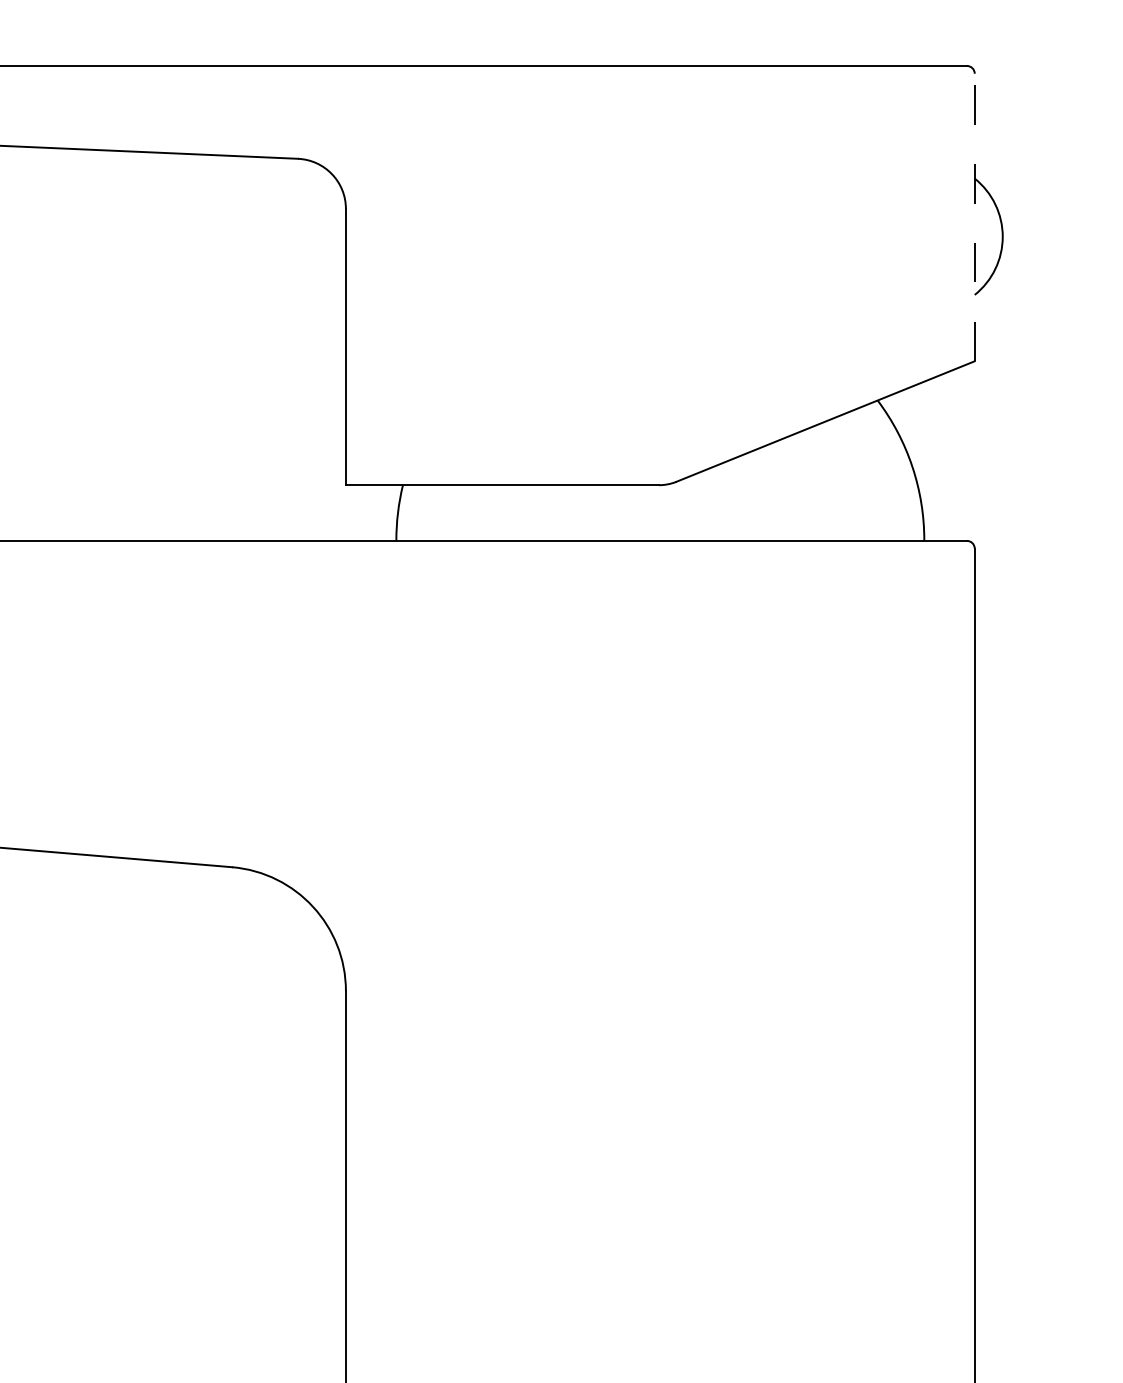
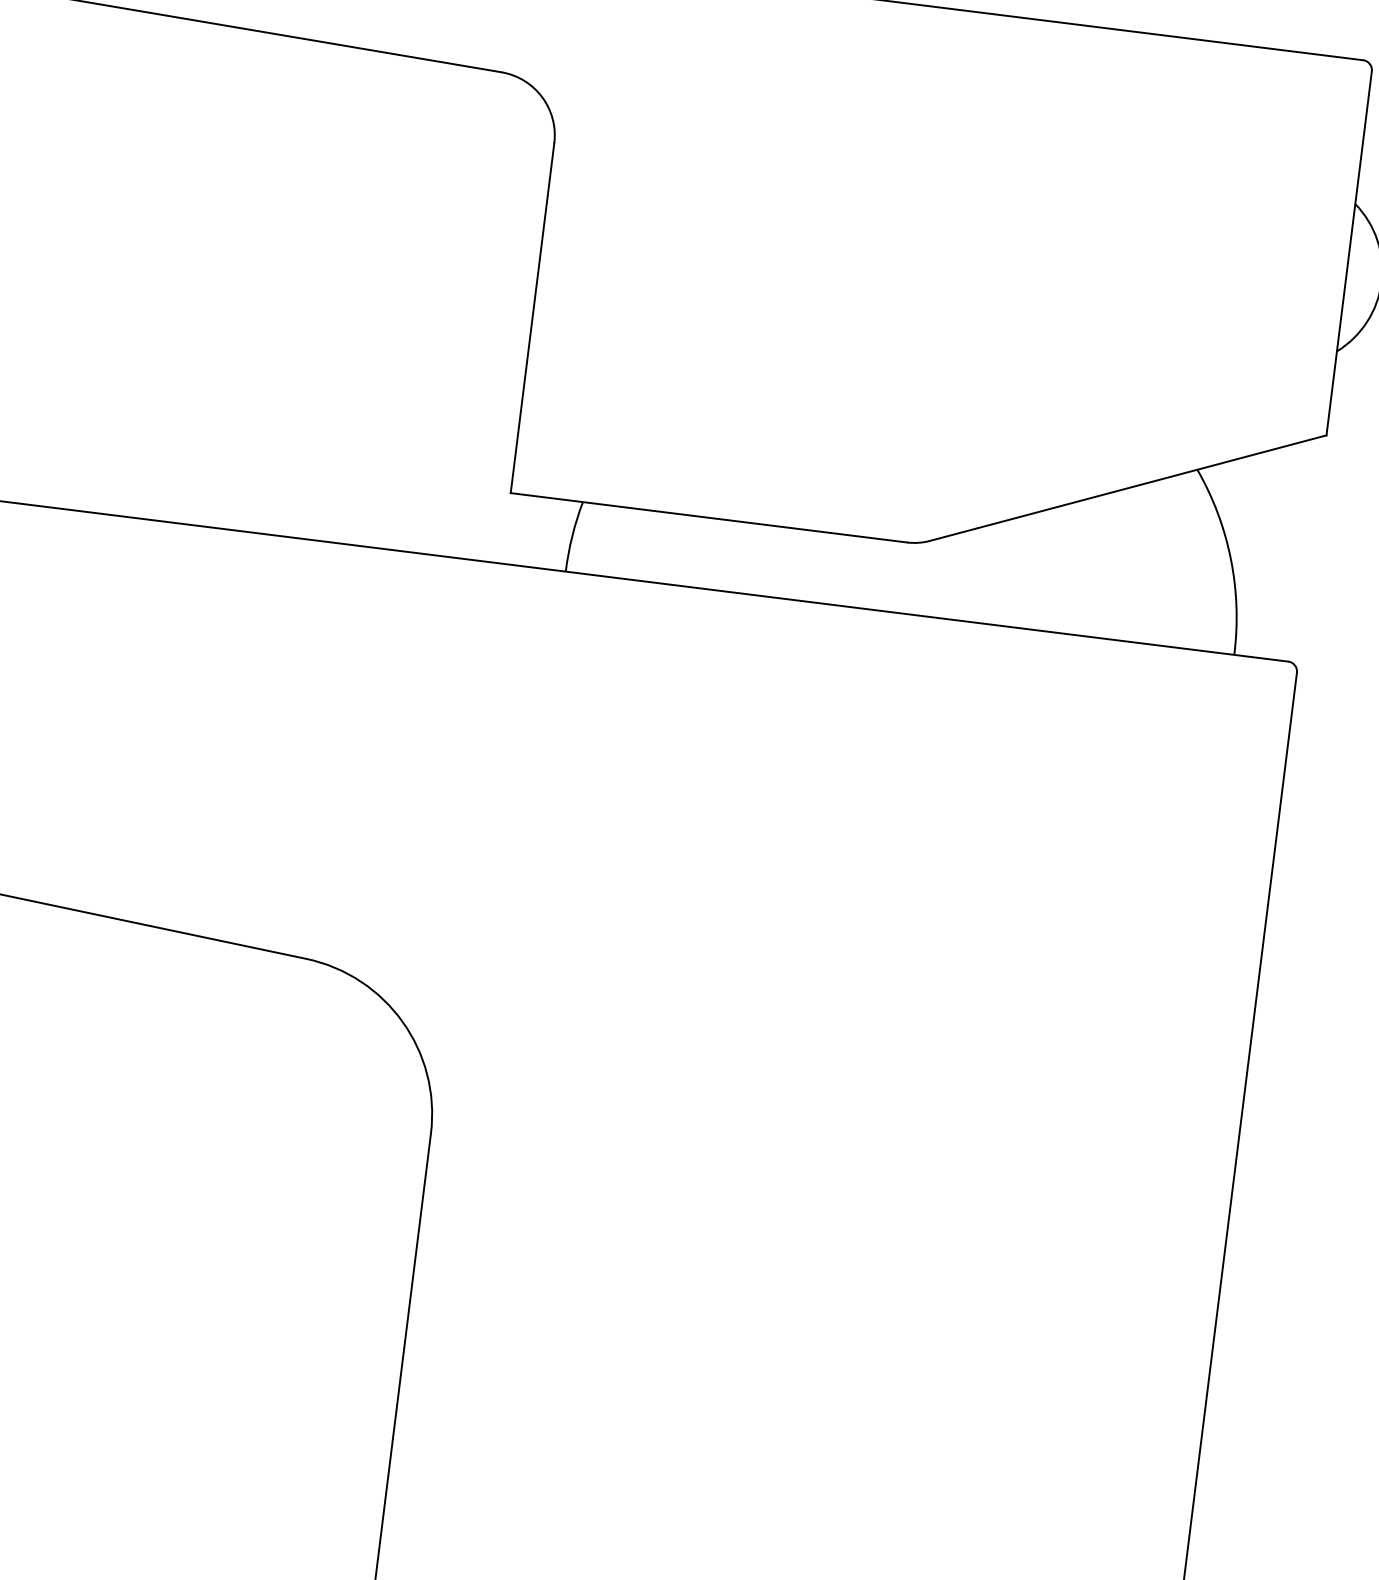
line: (974, 217) -> (1348, 253), dashed -> solid

